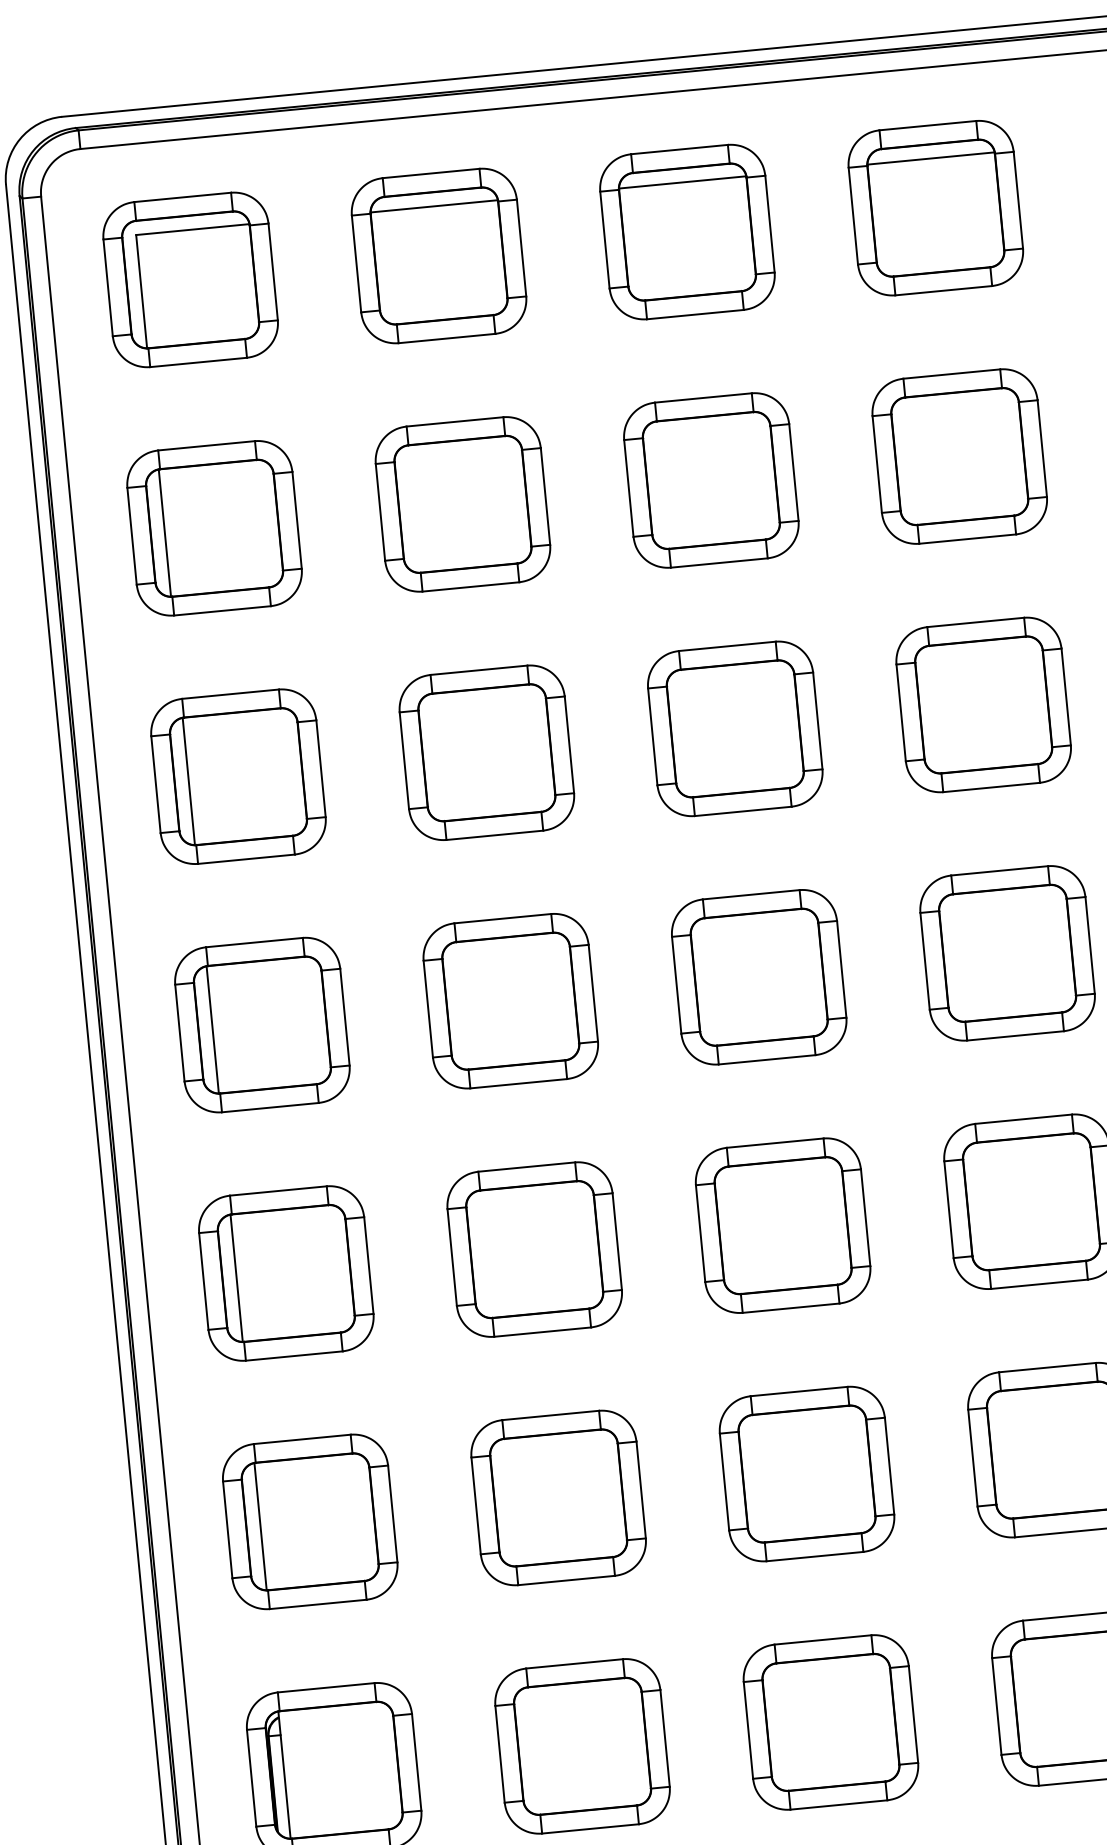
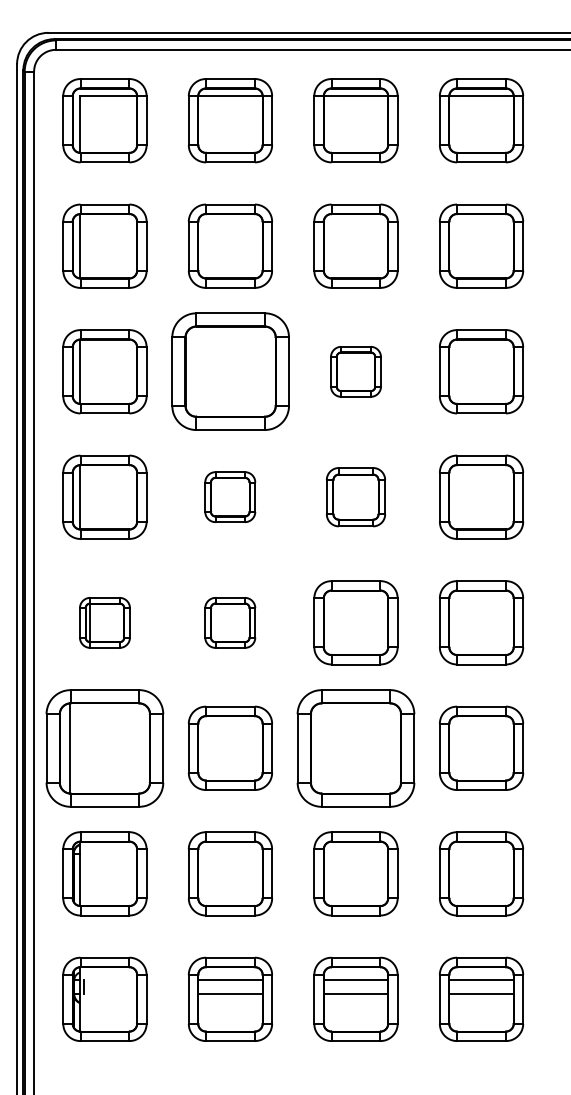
part: (734, 728) -> (355, 371), size x0.6
part: (484, 752) -> (229, 371), size x1.4
part: (758, 975) -> (355, 496), size x0.7
part: (508, 999) -> (229, 496), size x0.6
part: (532, 1249) -> (229, 622), size x0.6
part: (285, 1272) -> (104, 622), size x0.6
part: (805, 1472) -> (355, 747), size x1.4
part: (309, 1520) -> (104, 747), size x1.4

